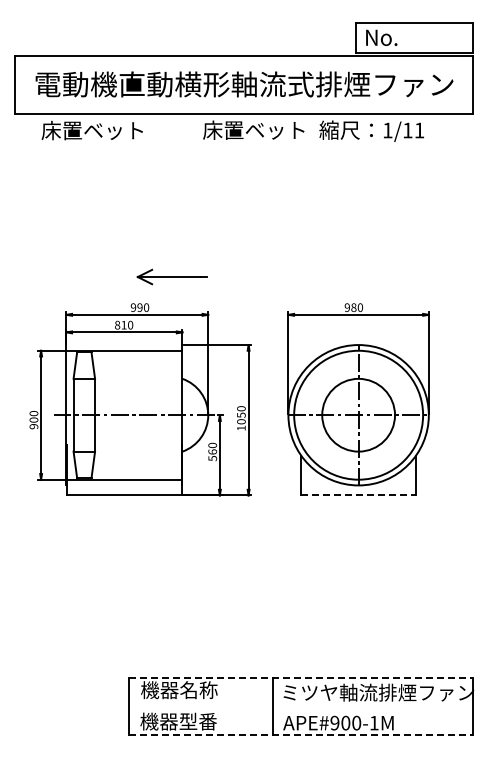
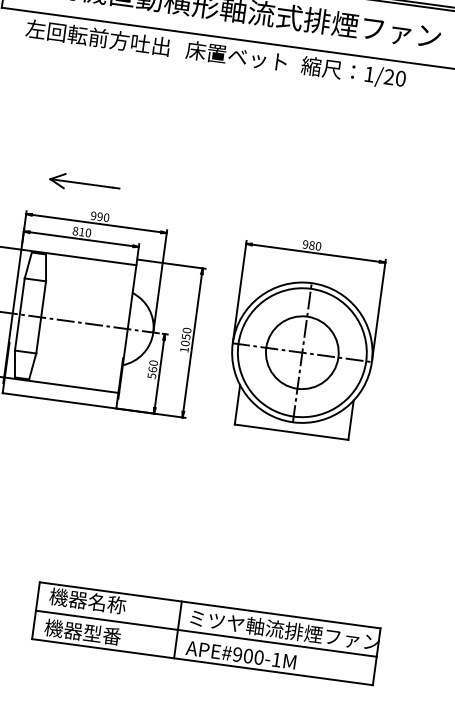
text: (113, 130) -> (97, 37), 床置ベット -> 左回転前方吐出
text: (413, 130) -> (394, 77), 1/11 -> 1/20
part: (171, 276) -> (83, 183), moved
line: (359, 495) -> (292, 432), dashed -> solid
line: (301, 677) -> (210, 604), dashed -> solid
line: (301, 706) -> (206, 633), added
line: (301, 735) -> (202, 662), dashed -> solid

